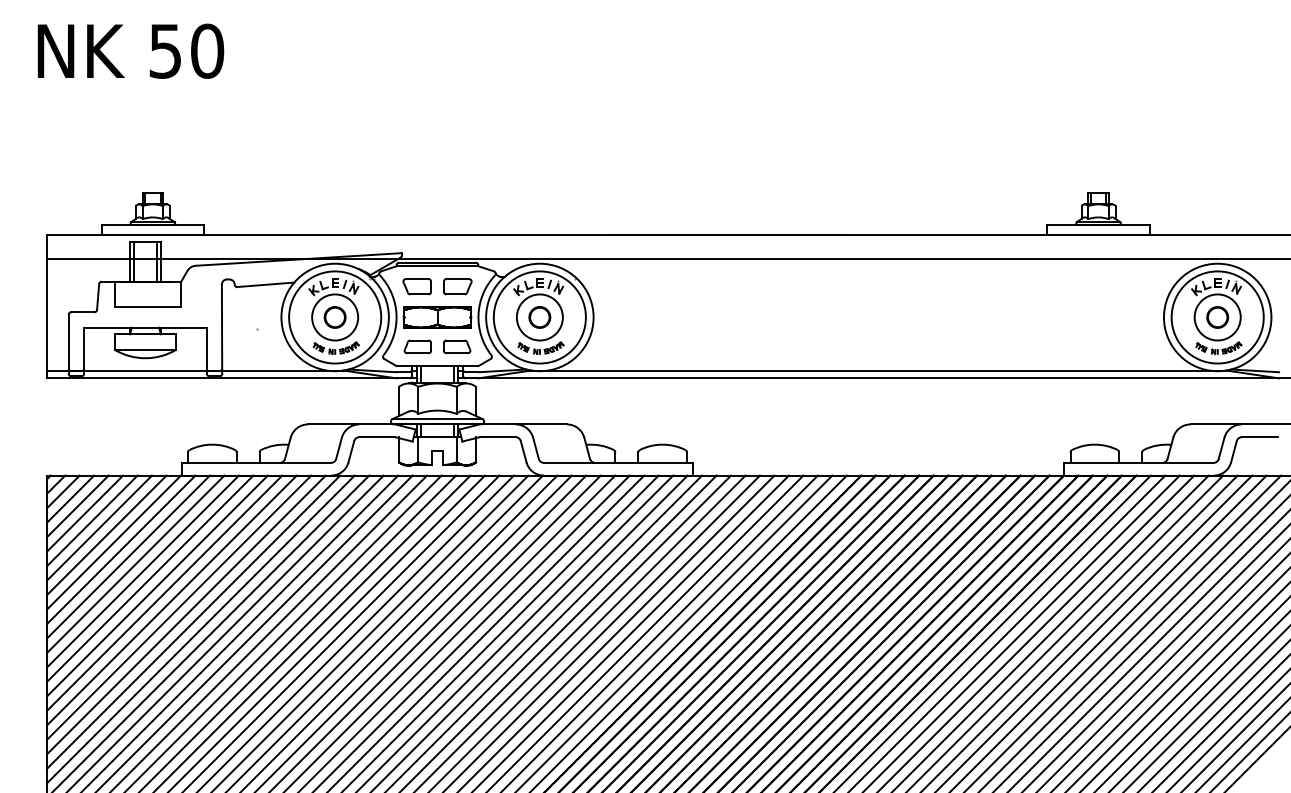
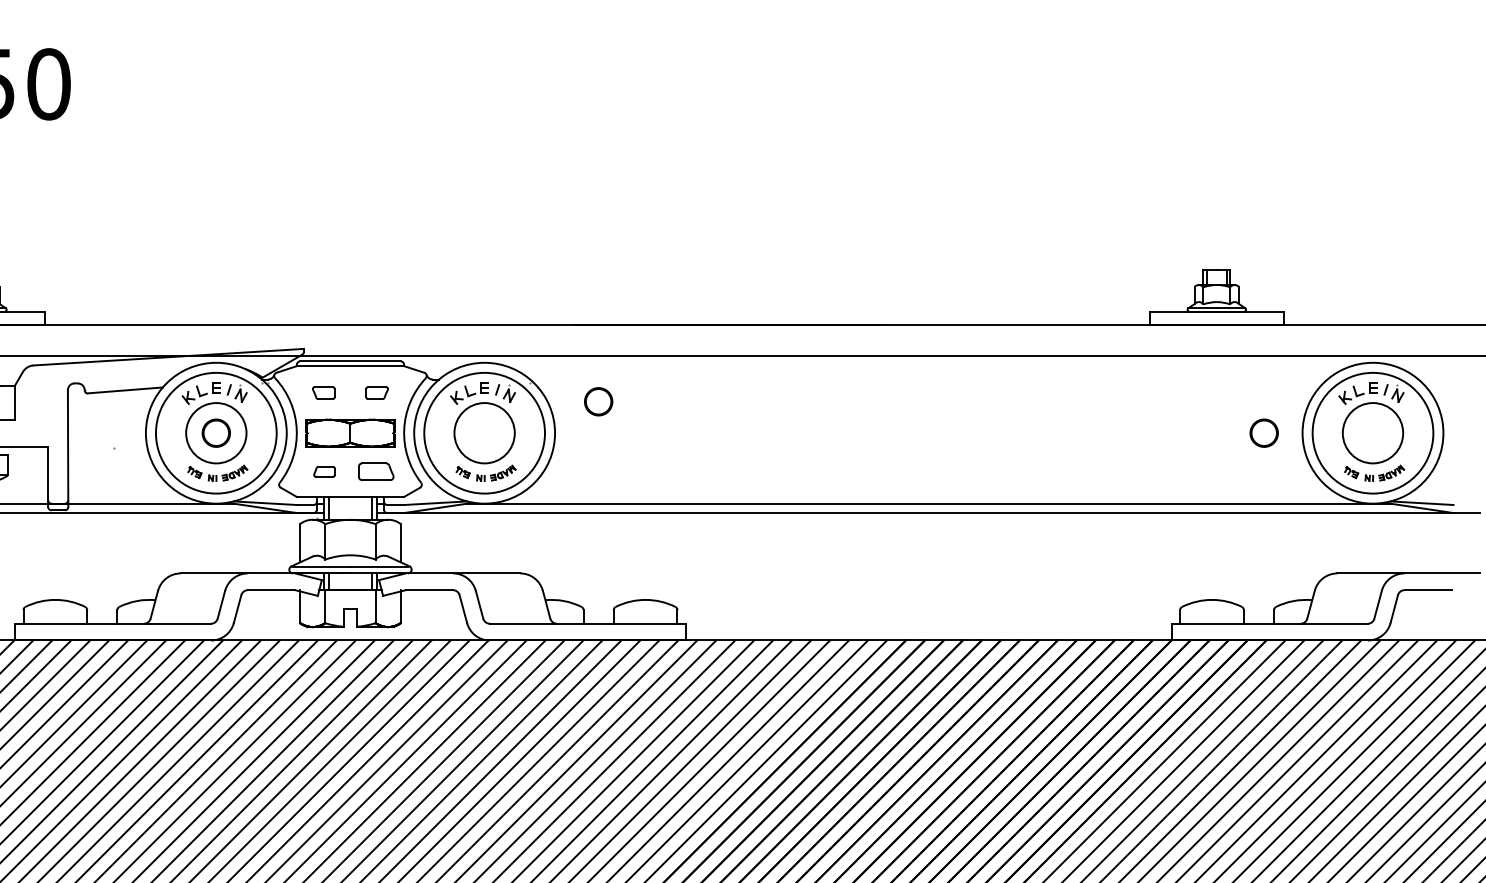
part: (416, 286) -> (322, 392), size x0.6
part: (457, 286) -> (376, 392), size x0.6
part: (539, 317) -> (598, 401), moved
part: (1217, 317) -> (1263, 433), moved
part: (417, 346) -> (324, 471), size x0.6

